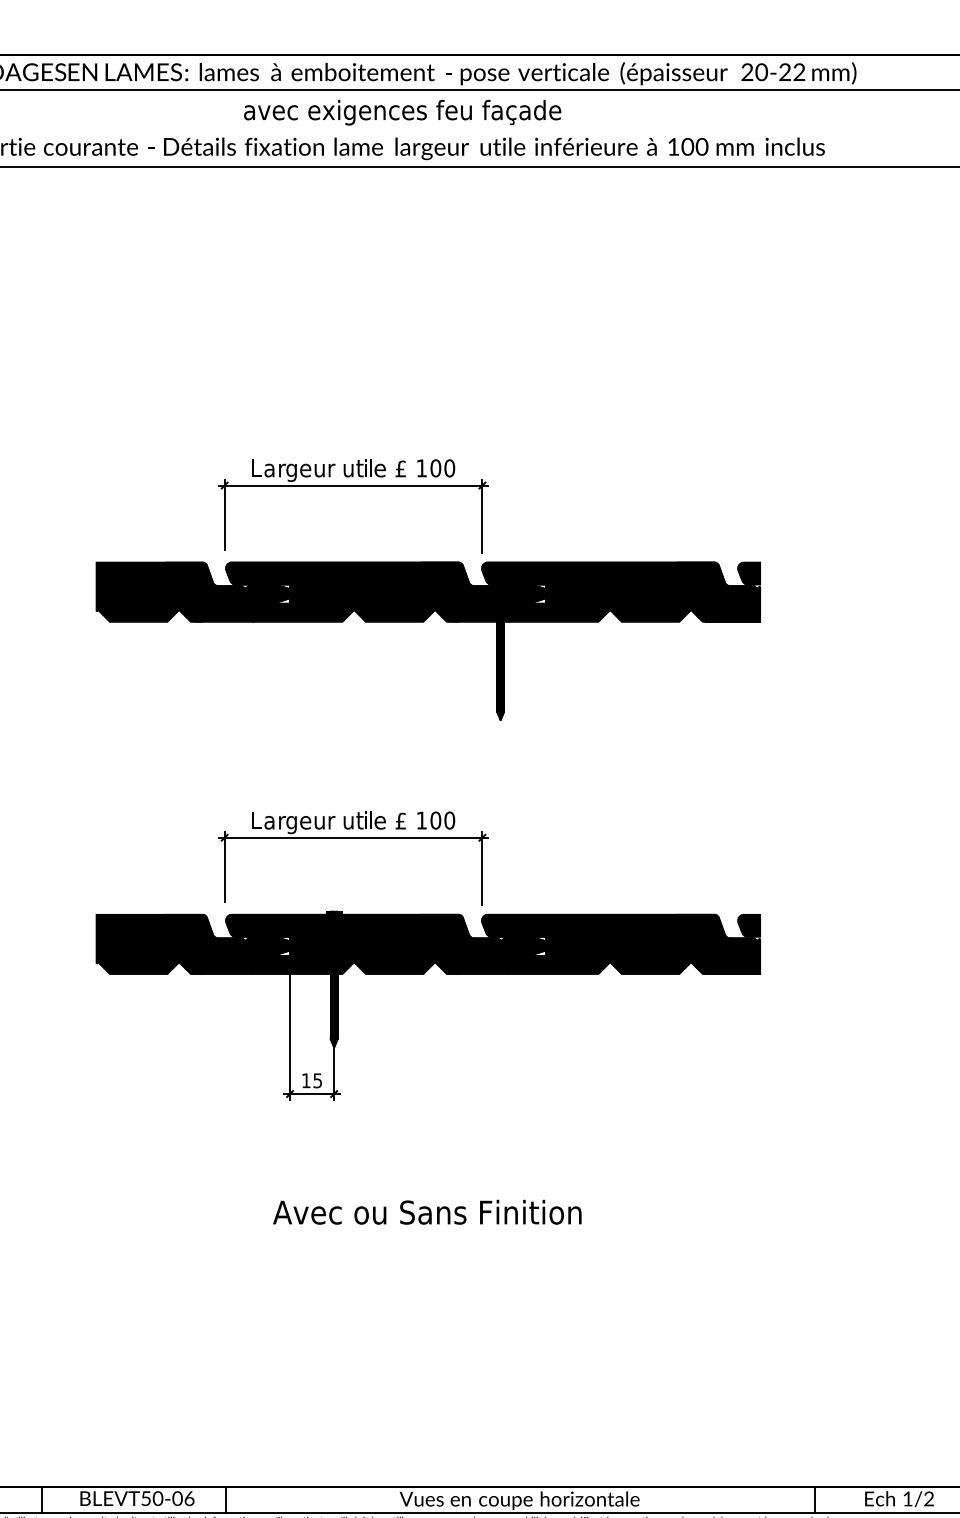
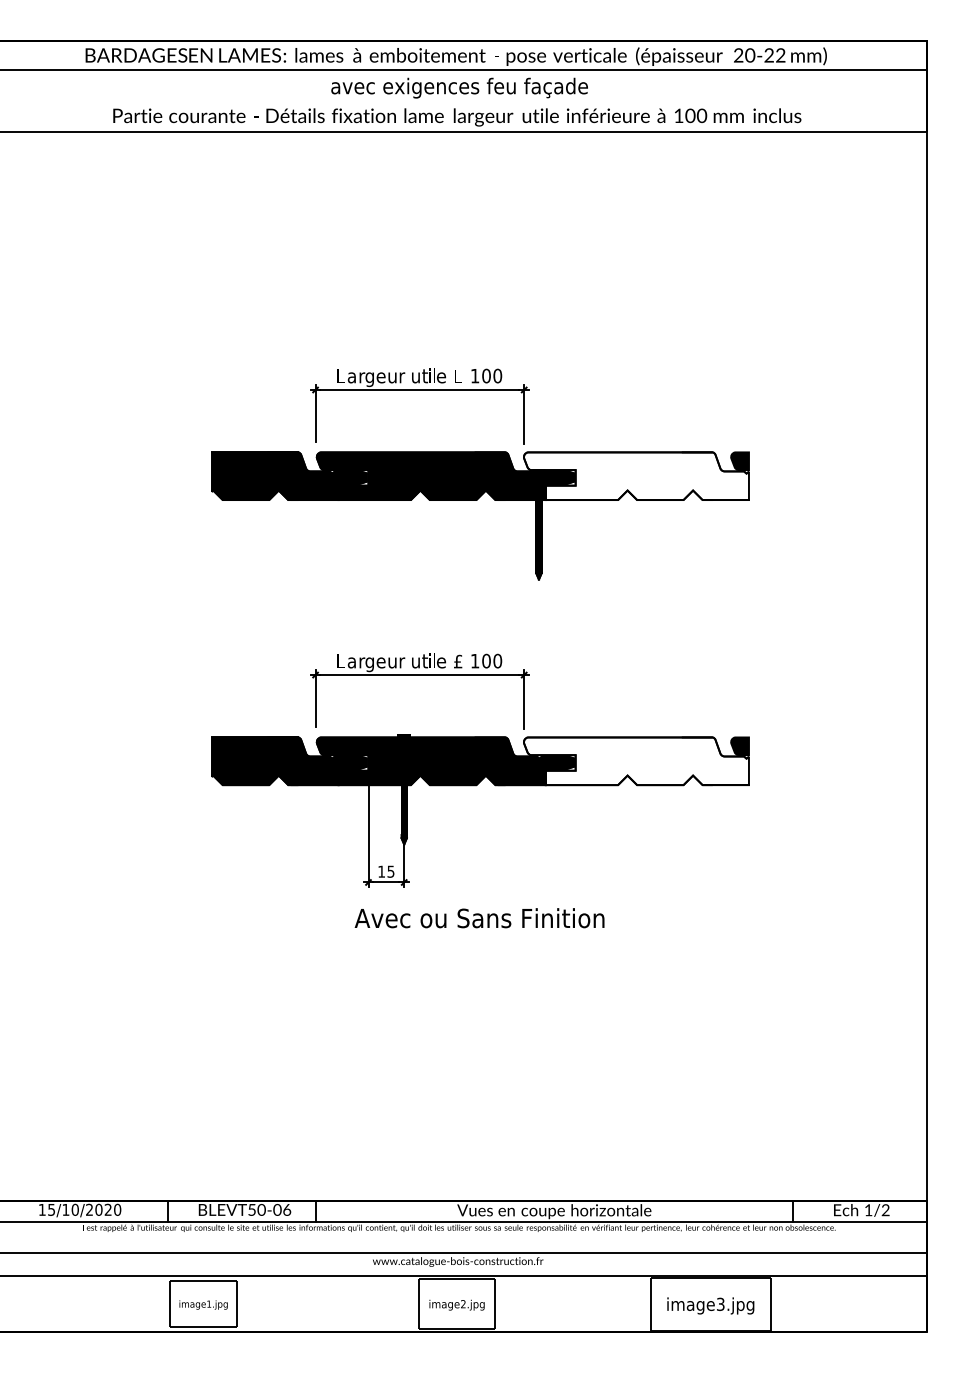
text: (401, 468) -> (458, 376), £ -> L
fill: (619, 592) -> (635, 476), removed
fill: (619, 944) -> (635, 761), removed
text: (427, 1212) -> (479, 918), moved

